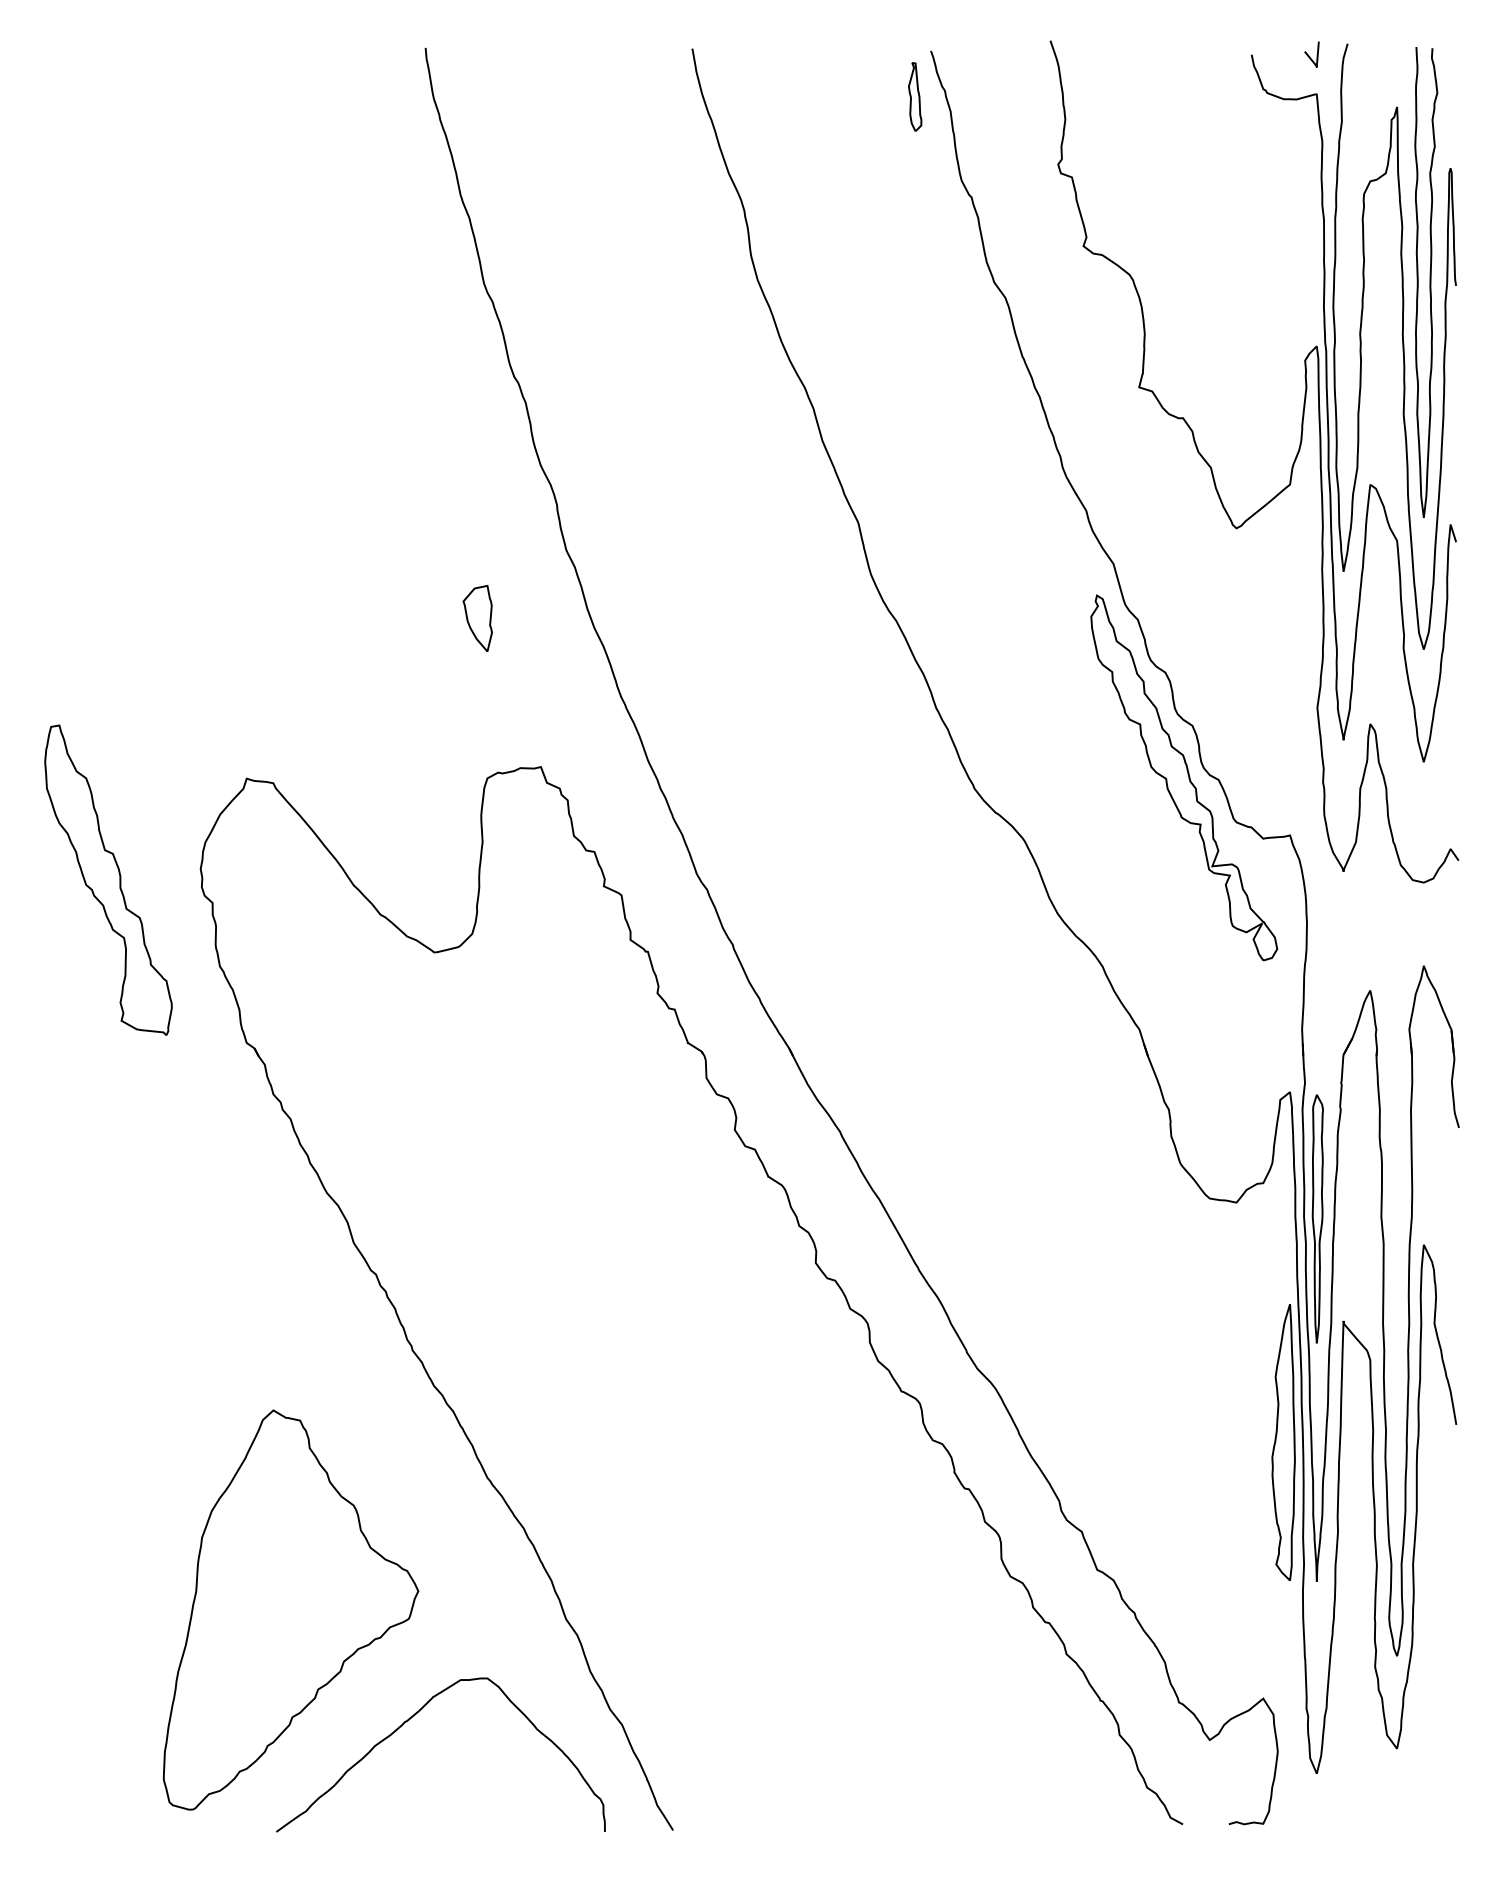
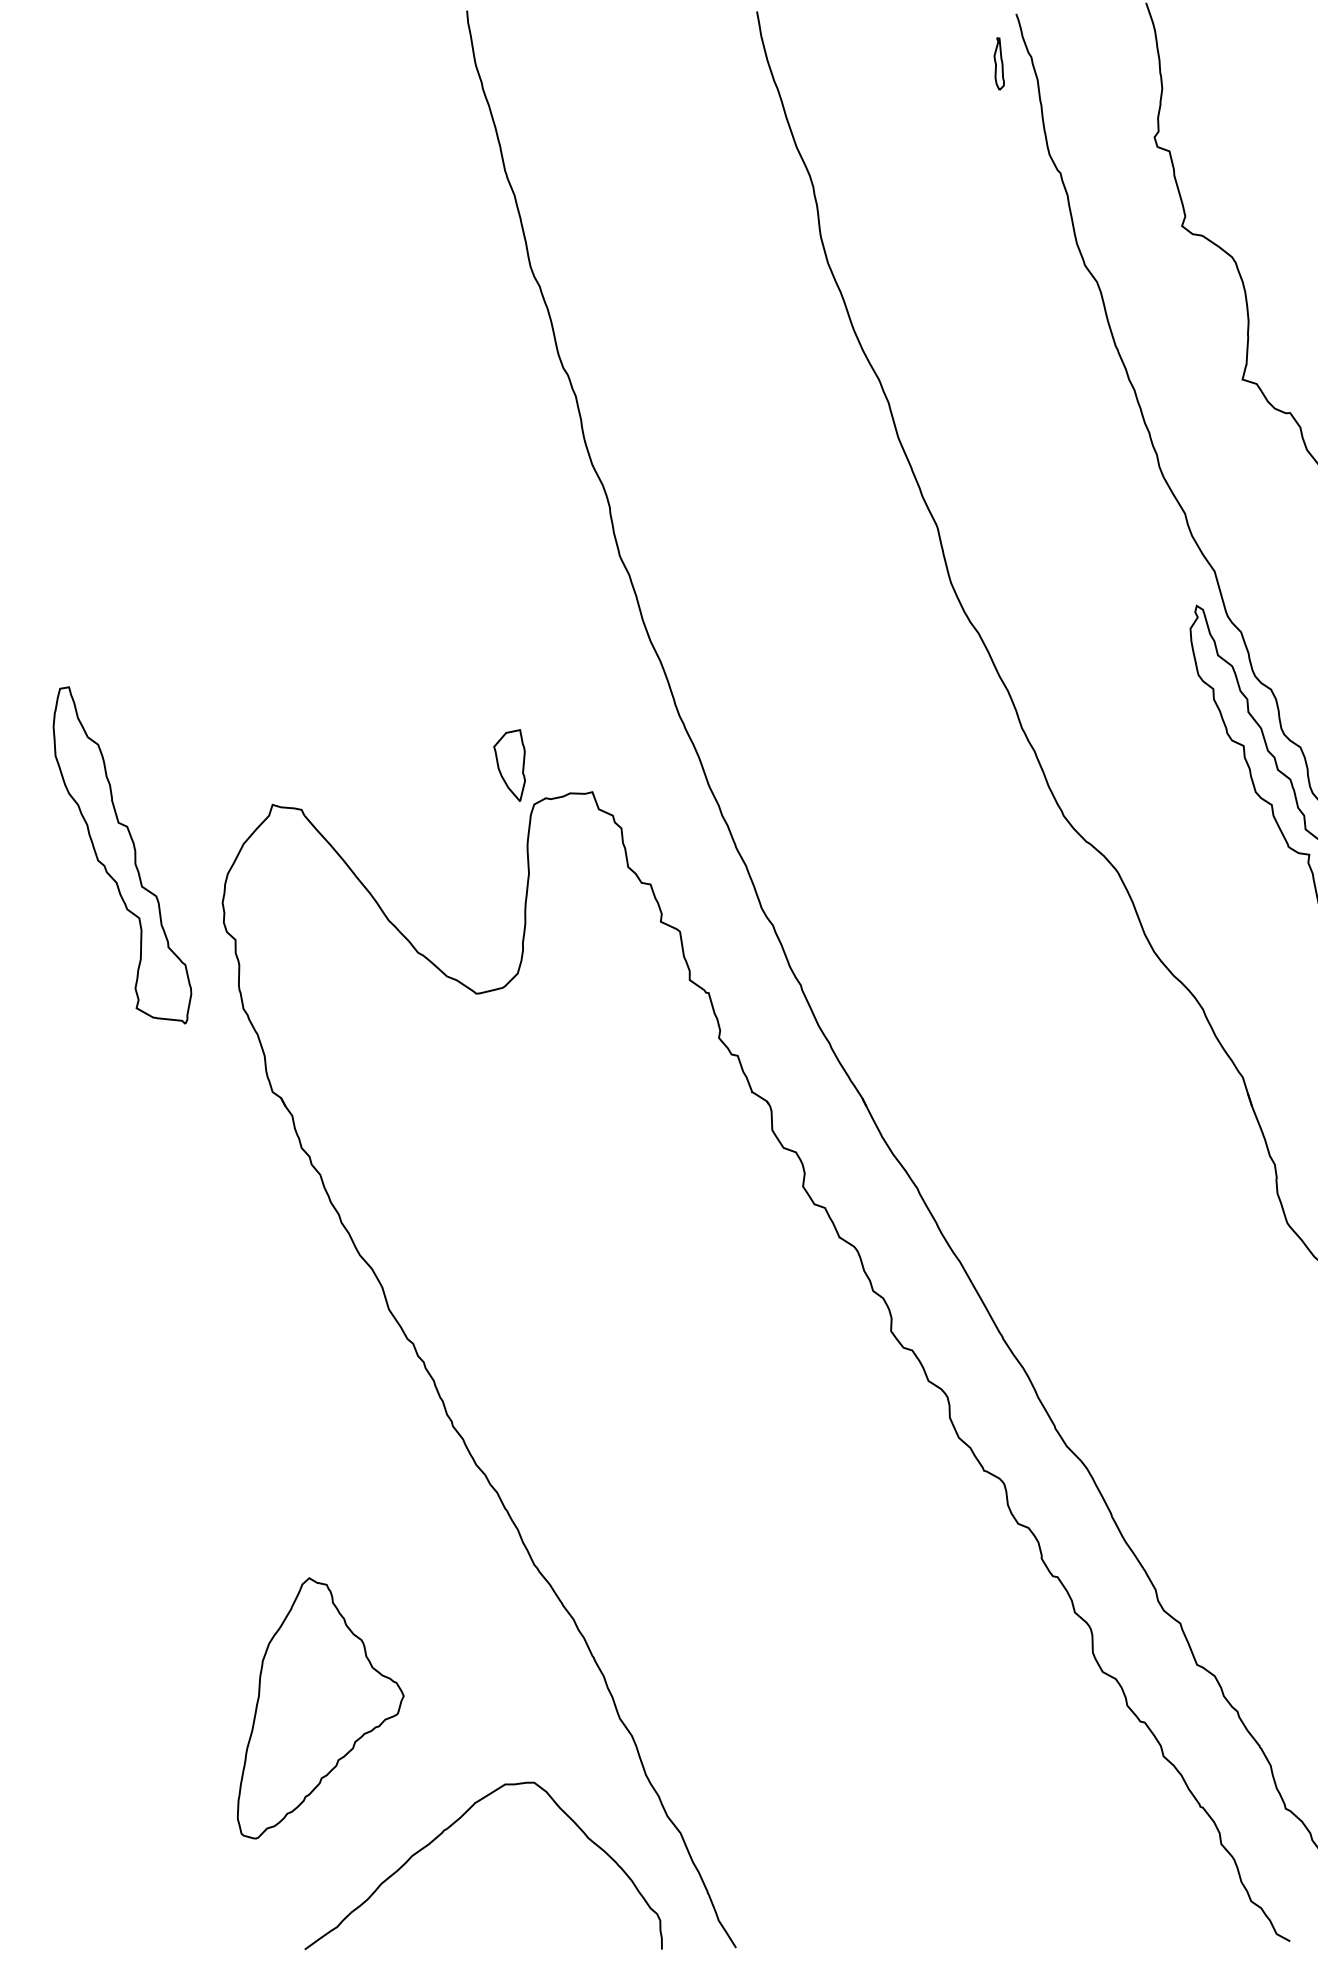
part: (915, 96) -> (999, 63), size x0.7
part: (477, 618) -> (509, 765), moved
part: (108, 879) -> (122, 854), moved
part: (290, 1609) -> (320, 1707), size x0.6

